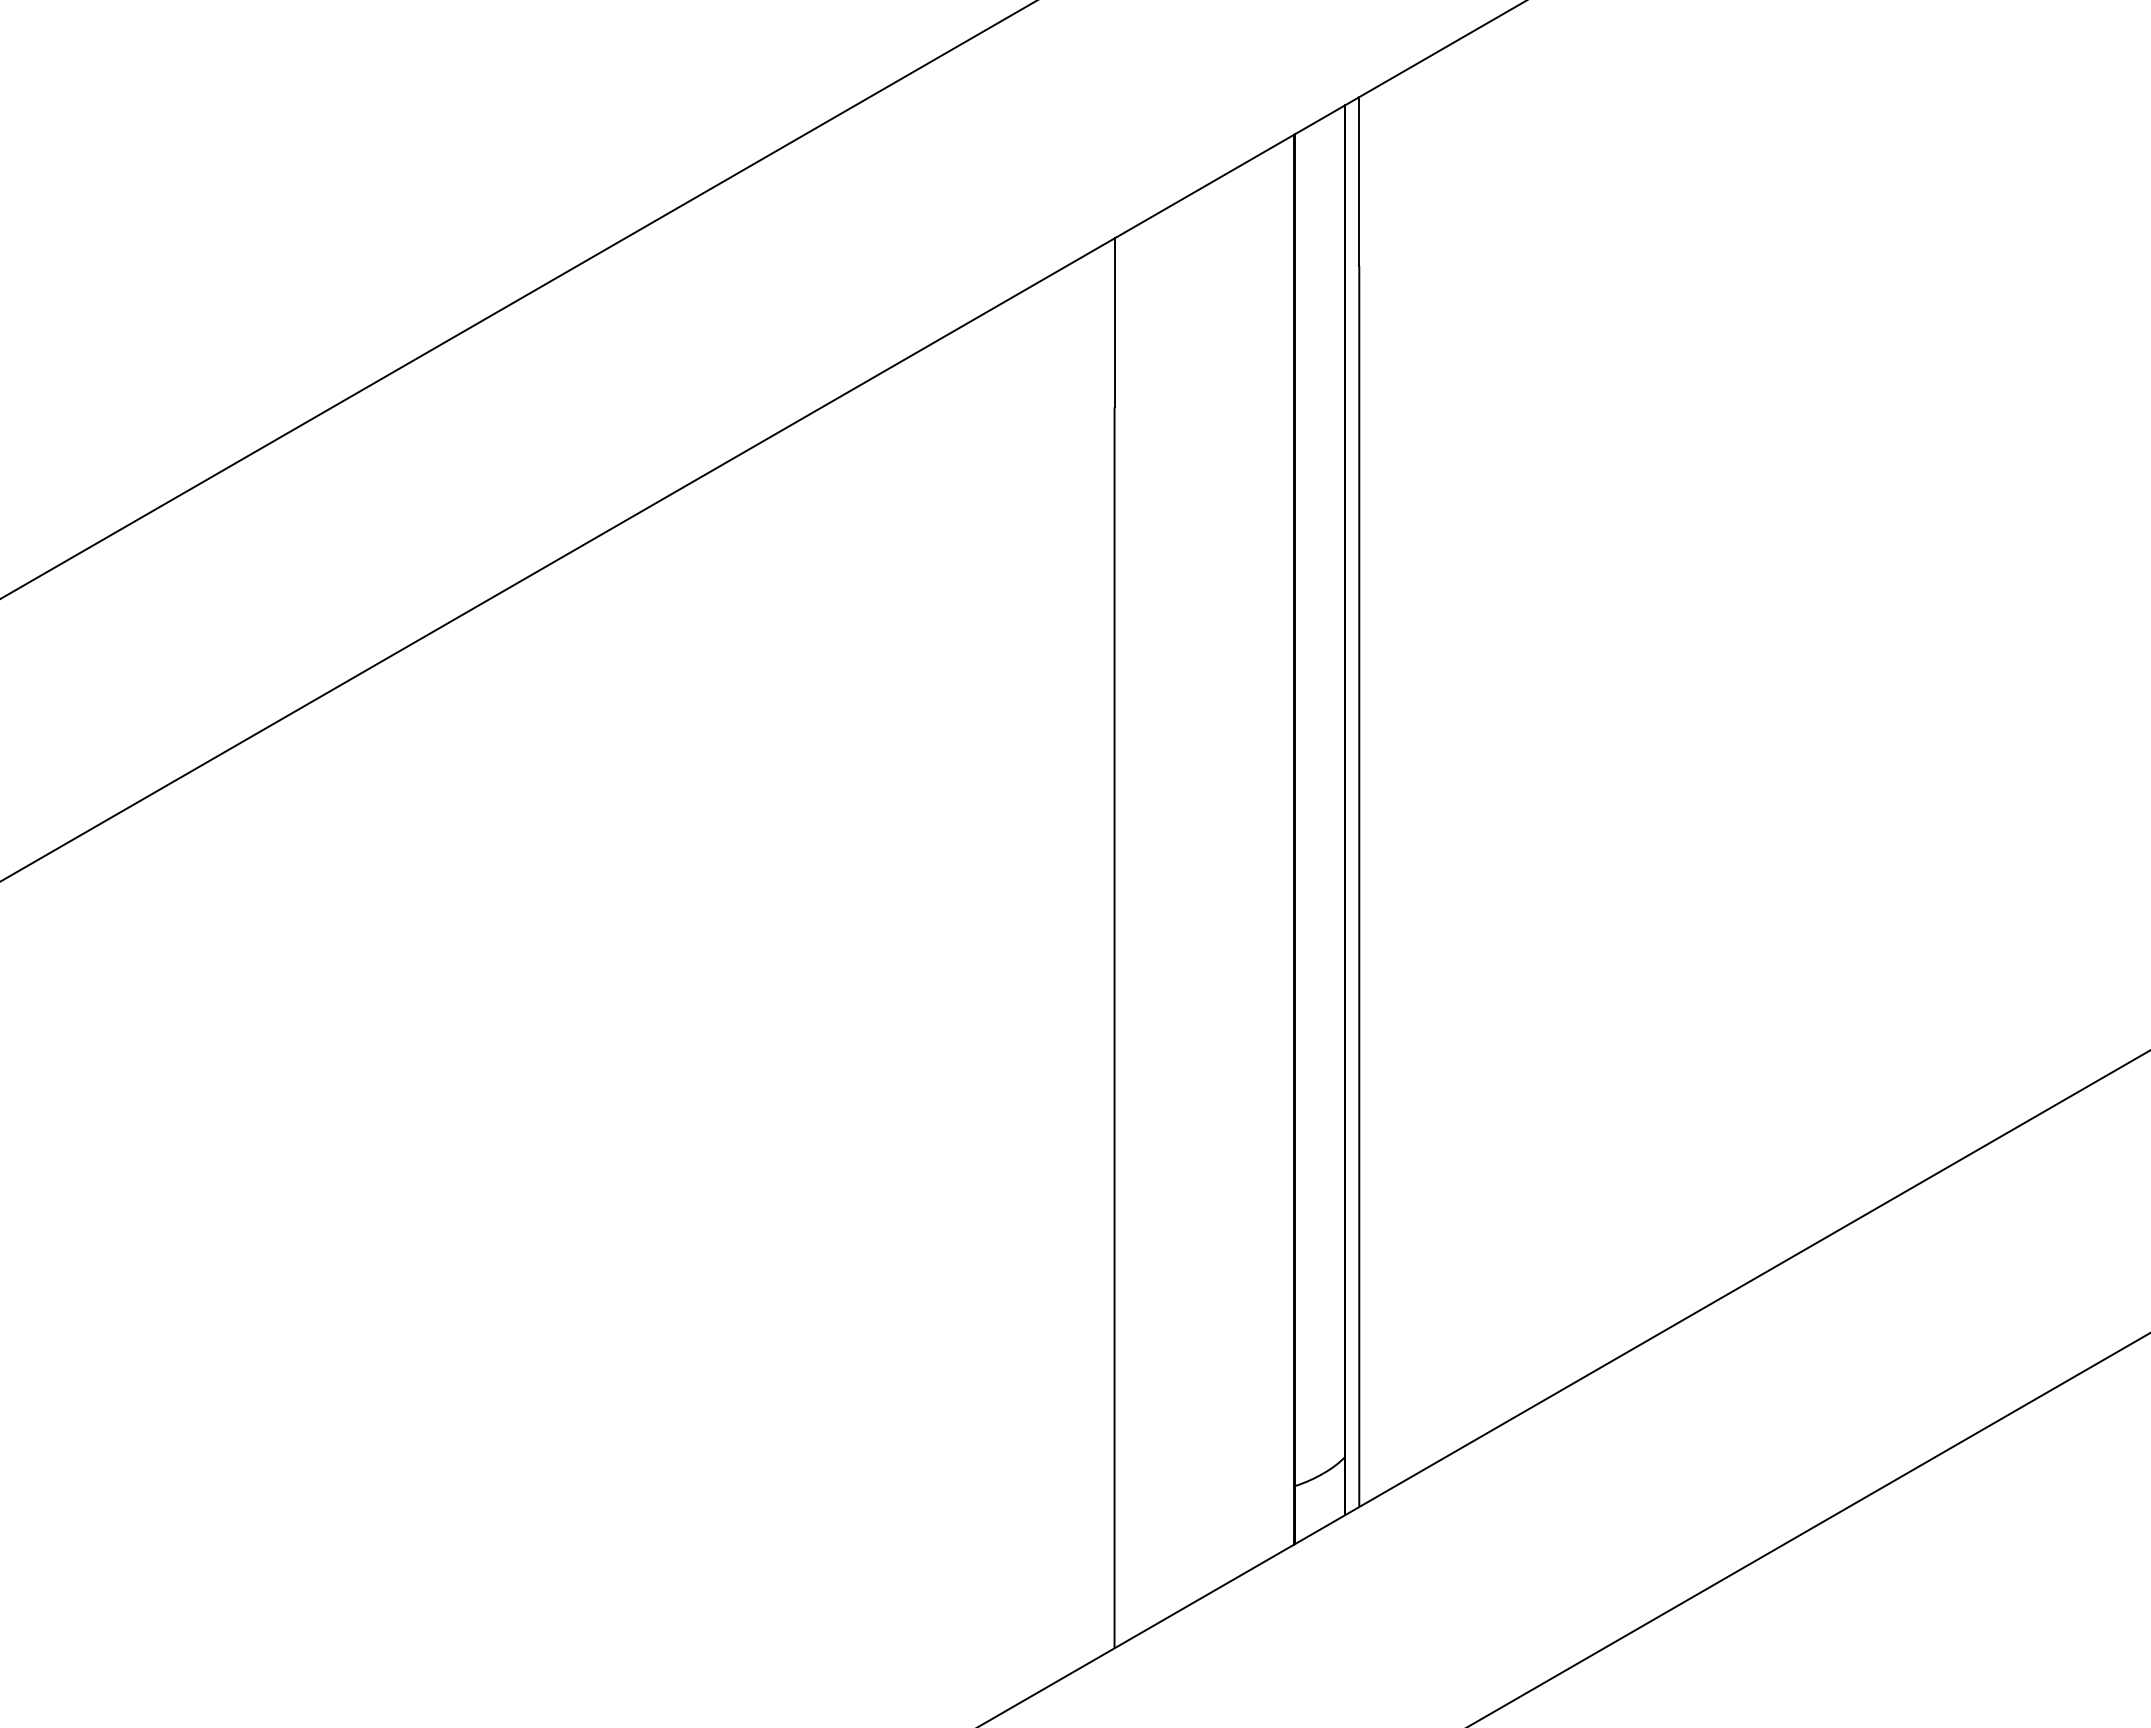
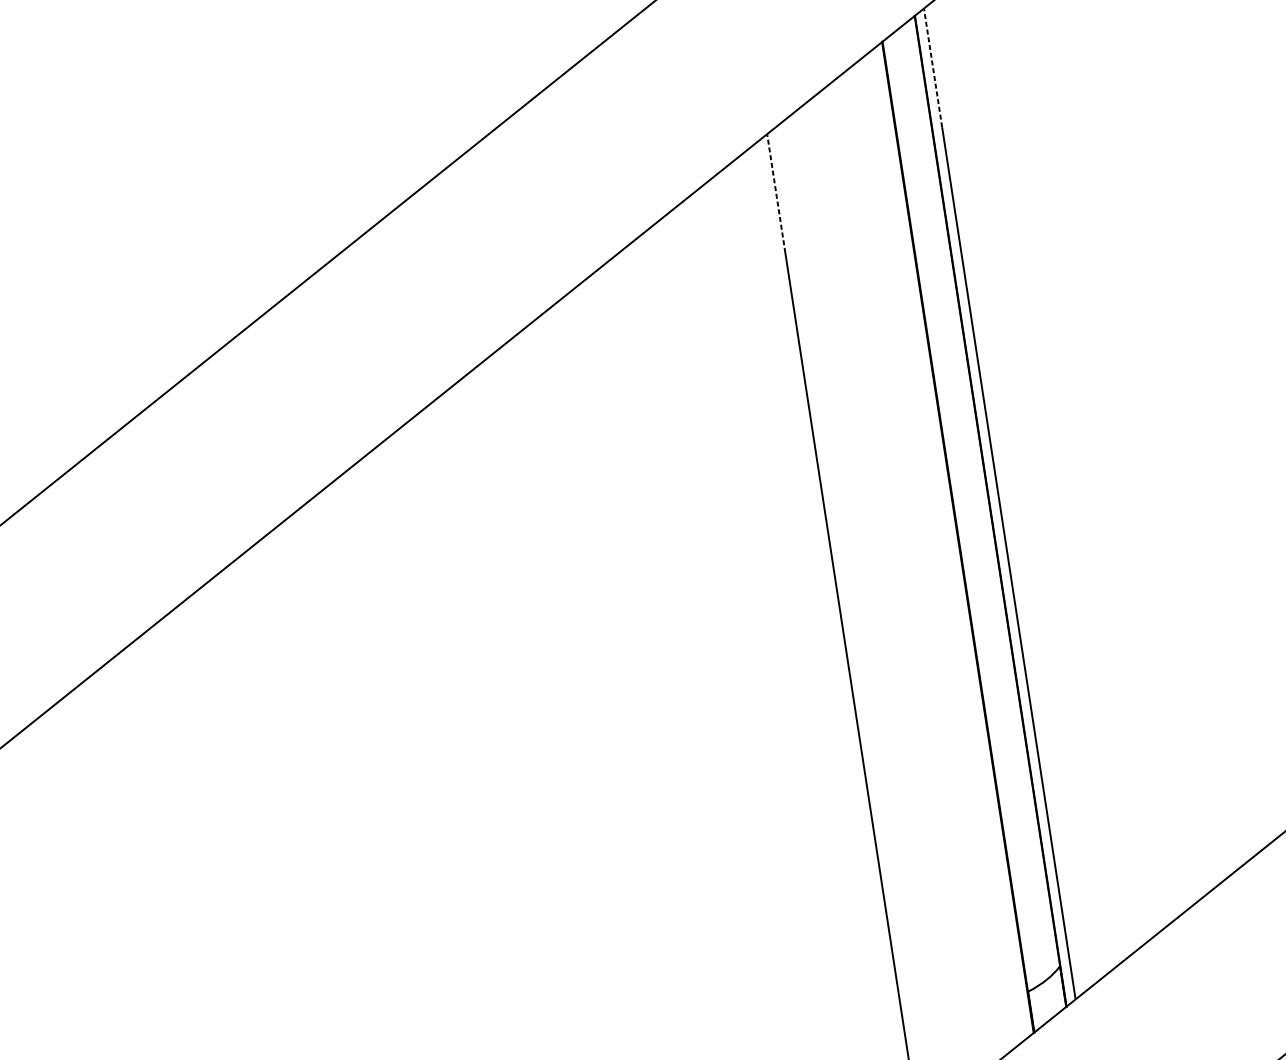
line: (1359, 181) -> (933, 67), solid -> dashed
line: (1114, 322) -> (776, 193), solid -> dashed

